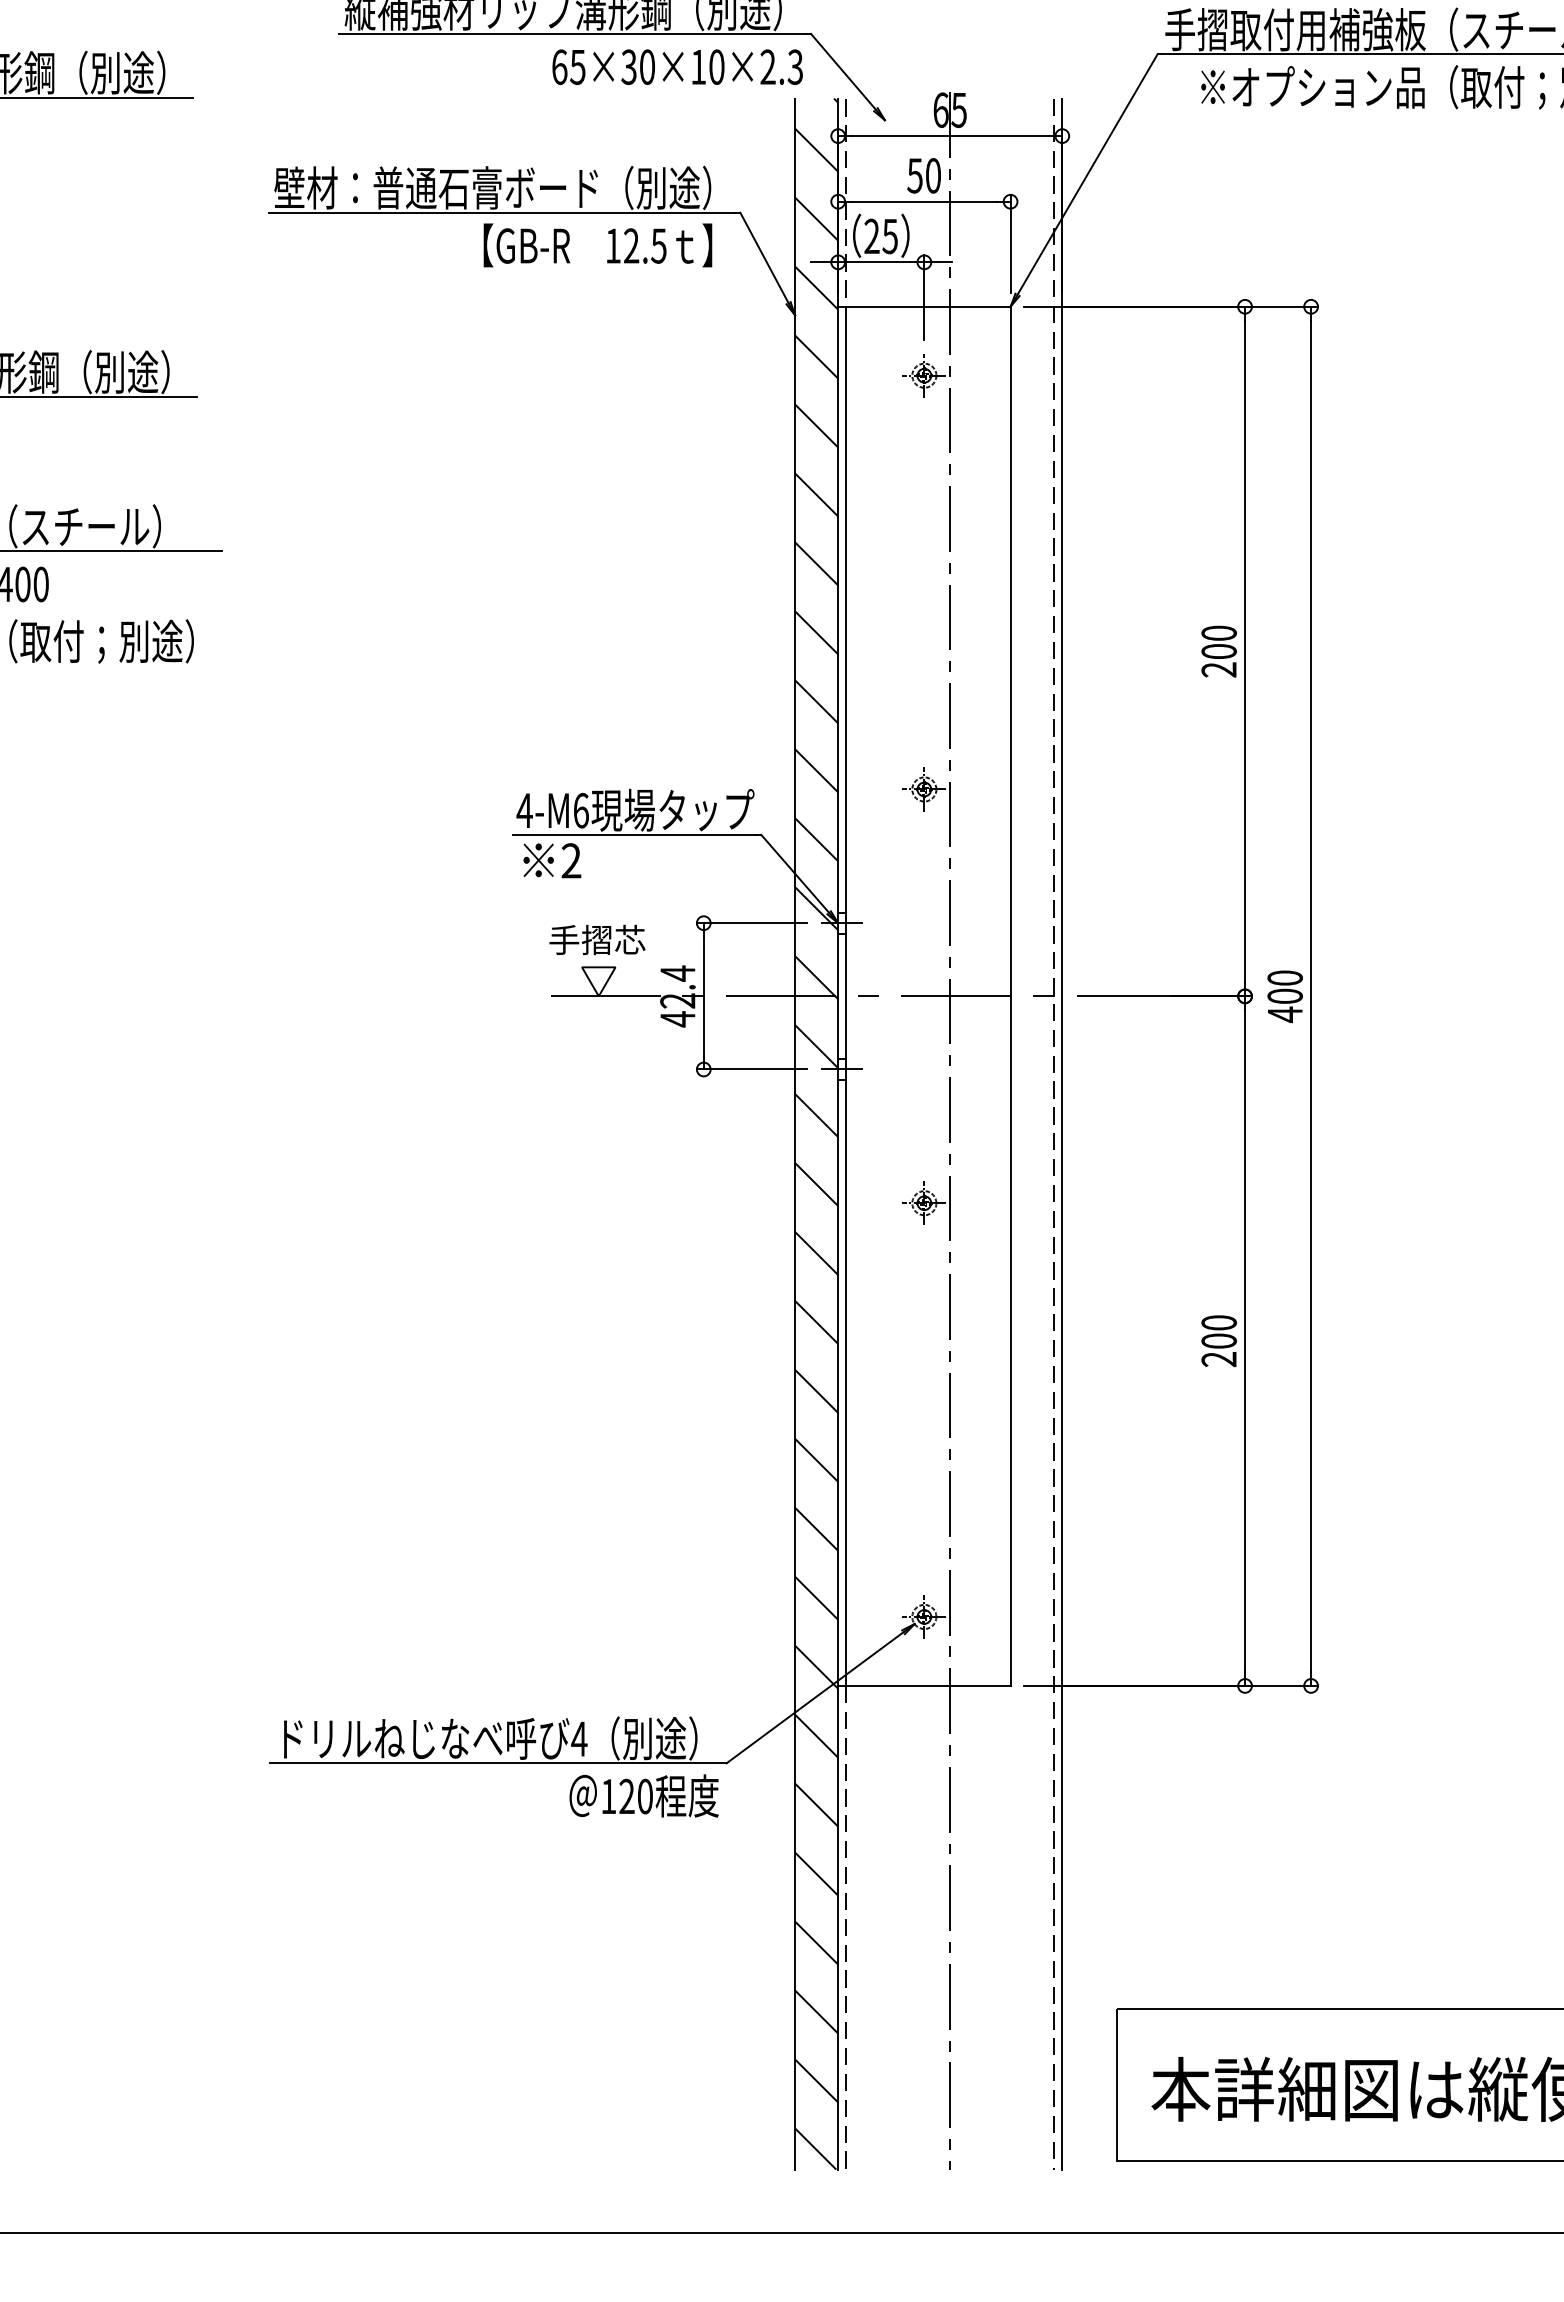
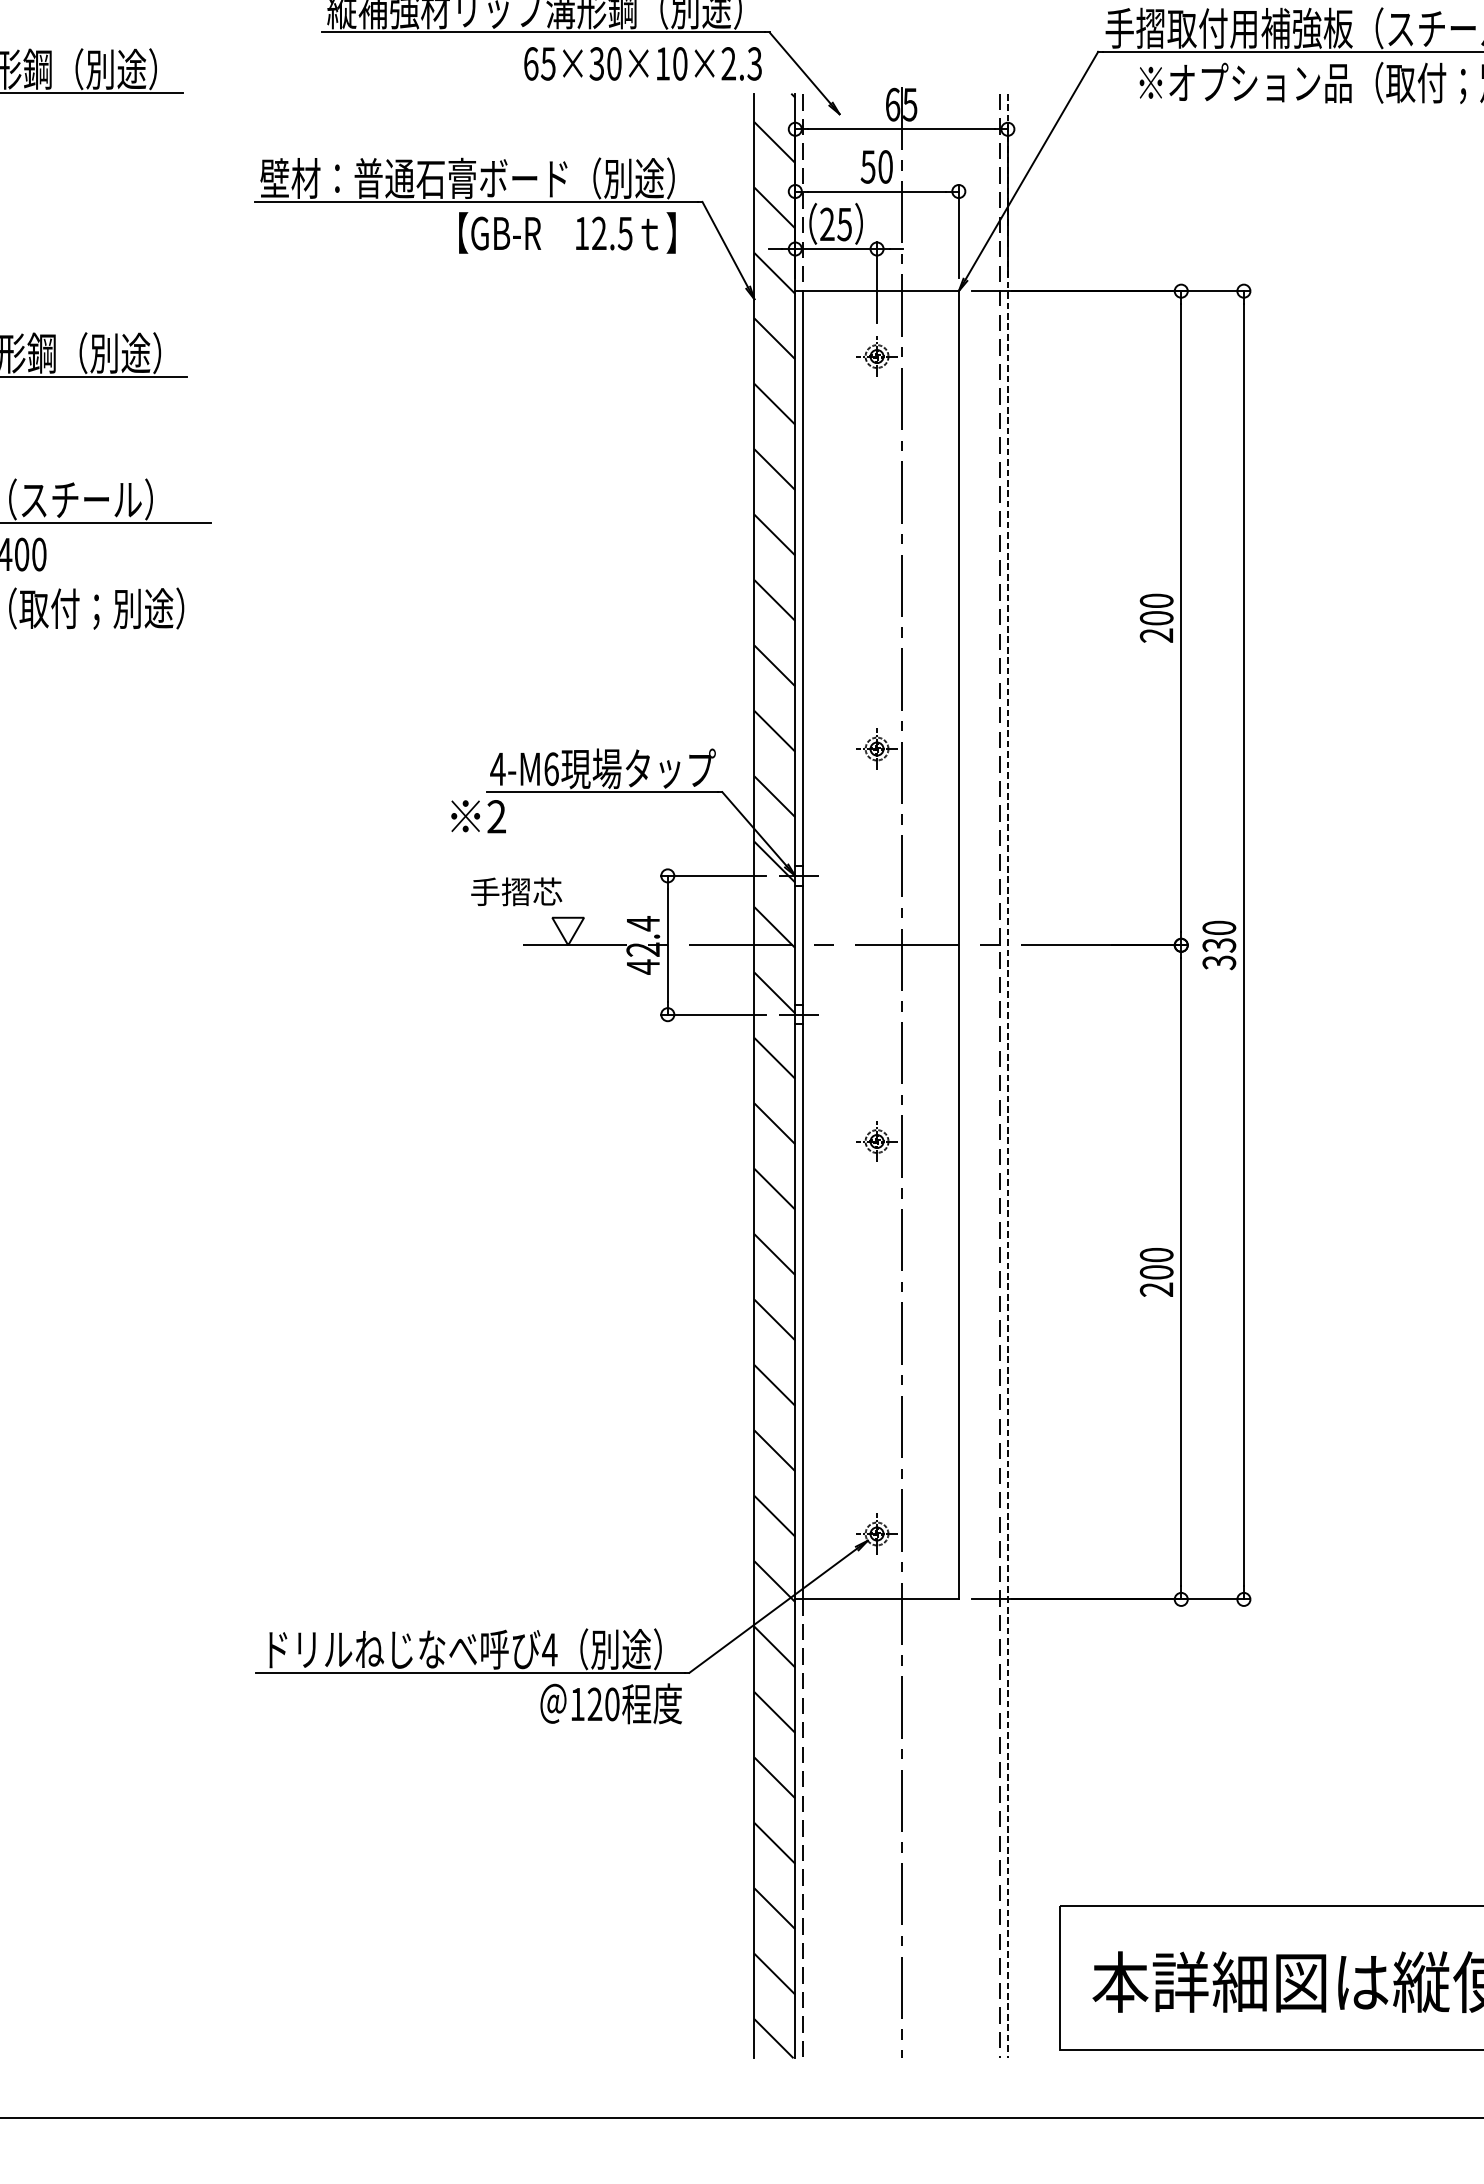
text: (552, 860) -> (478, 816), moved
text: (597, 939) -> (516, 891), moved
text: (1284, 1005) -> (1218, 953), 400 -> 330
line: (1062, 1134) -> (1008, 1076), solid -> dashed

